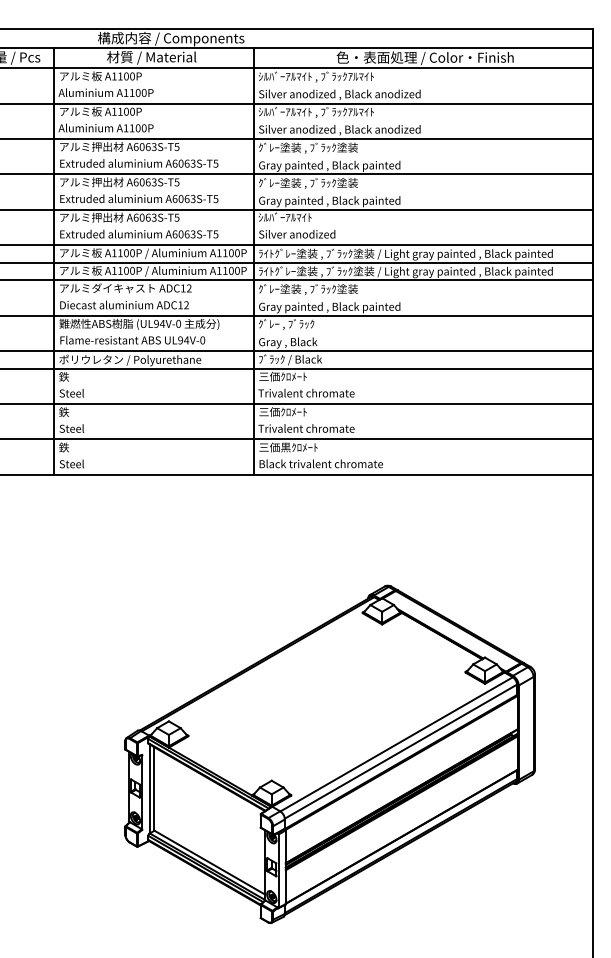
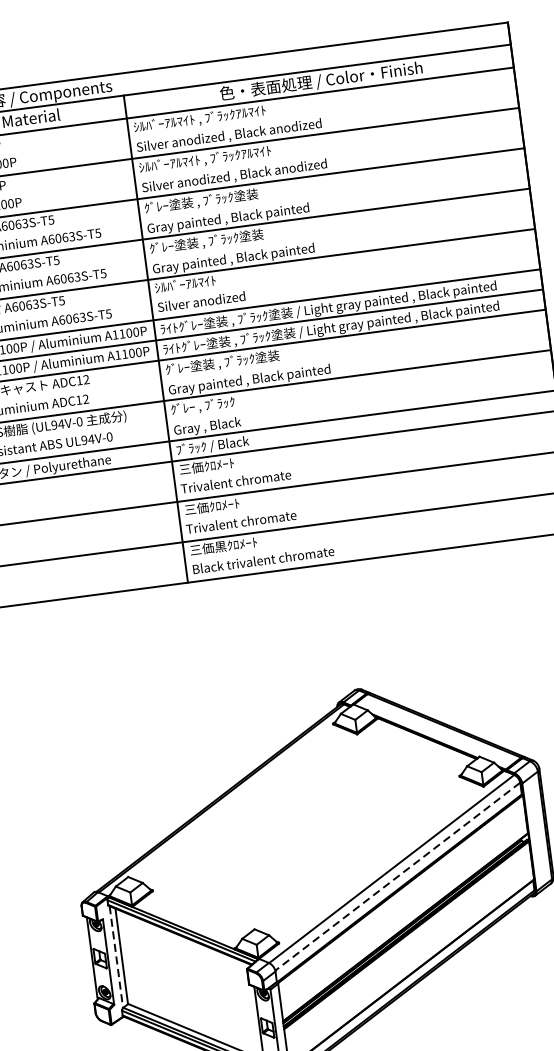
line: (400, 751) -> (397, 876), solid -> dashed
line: (149, 789) -> (116, 957), solid -> dashed

